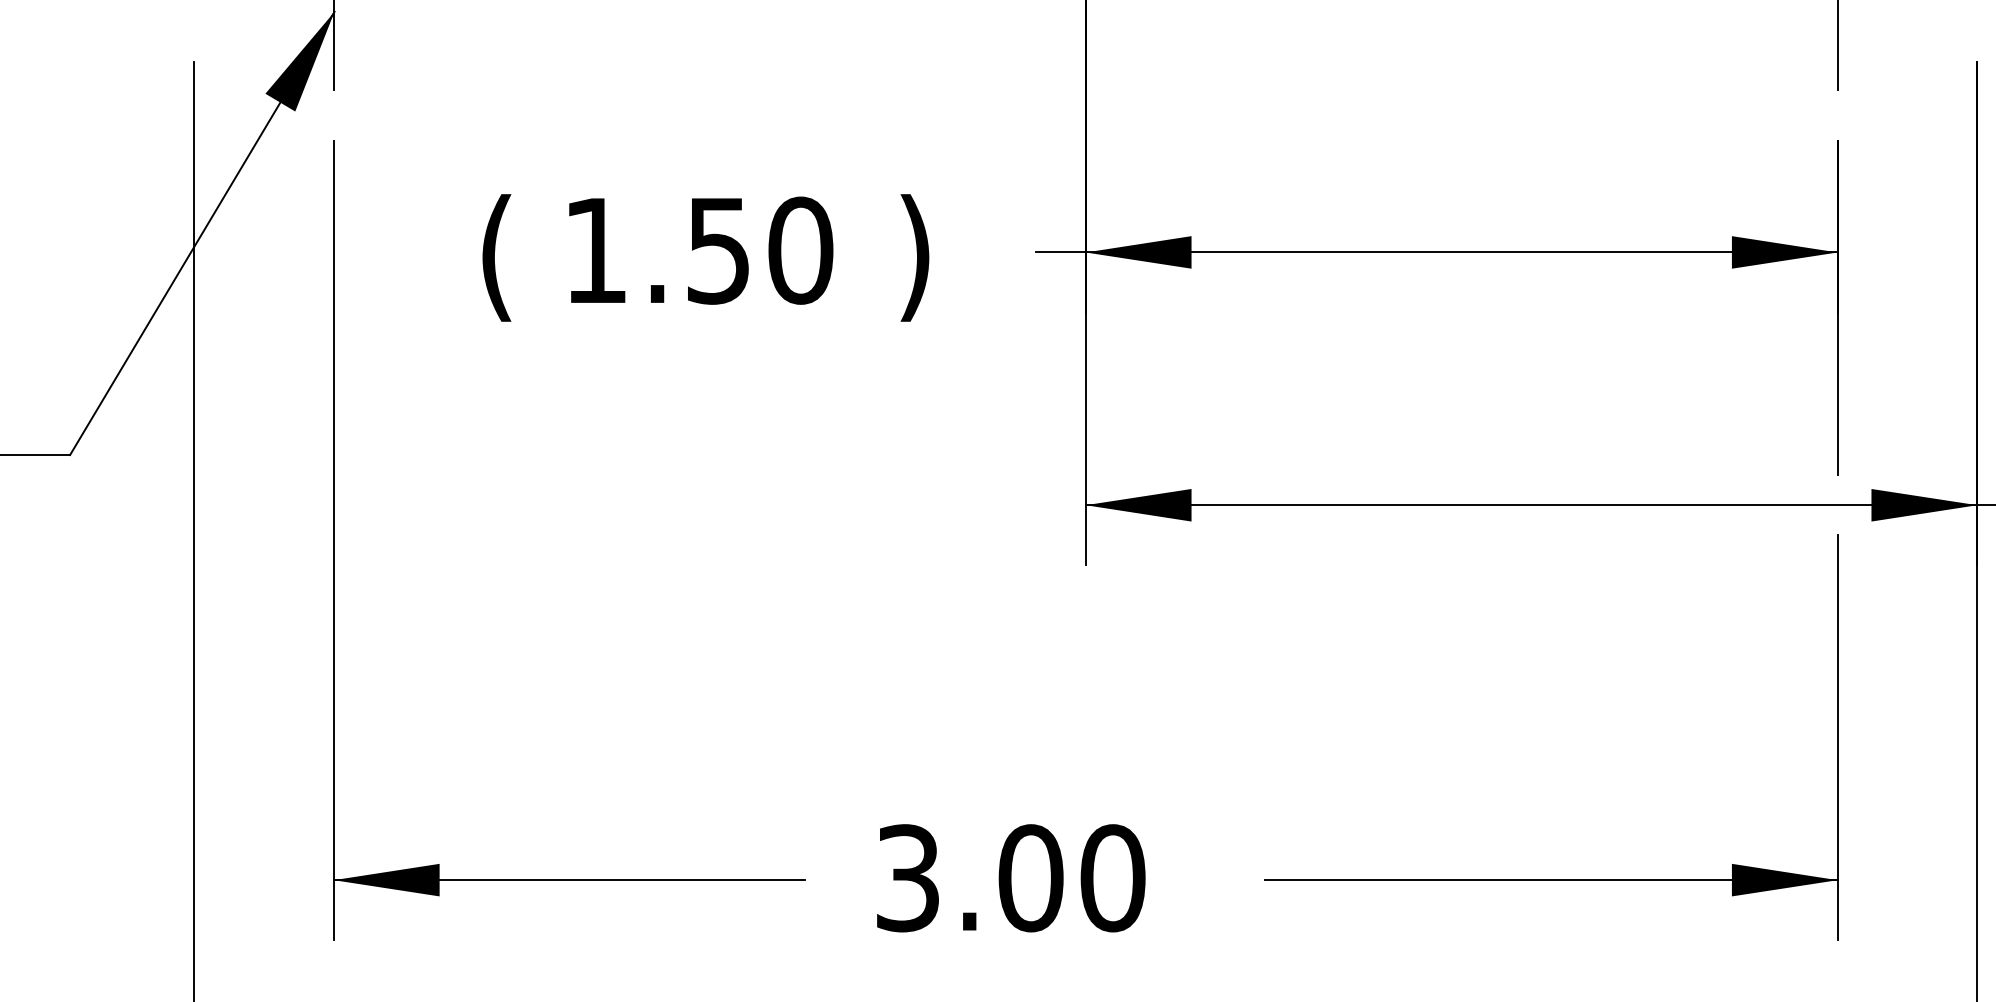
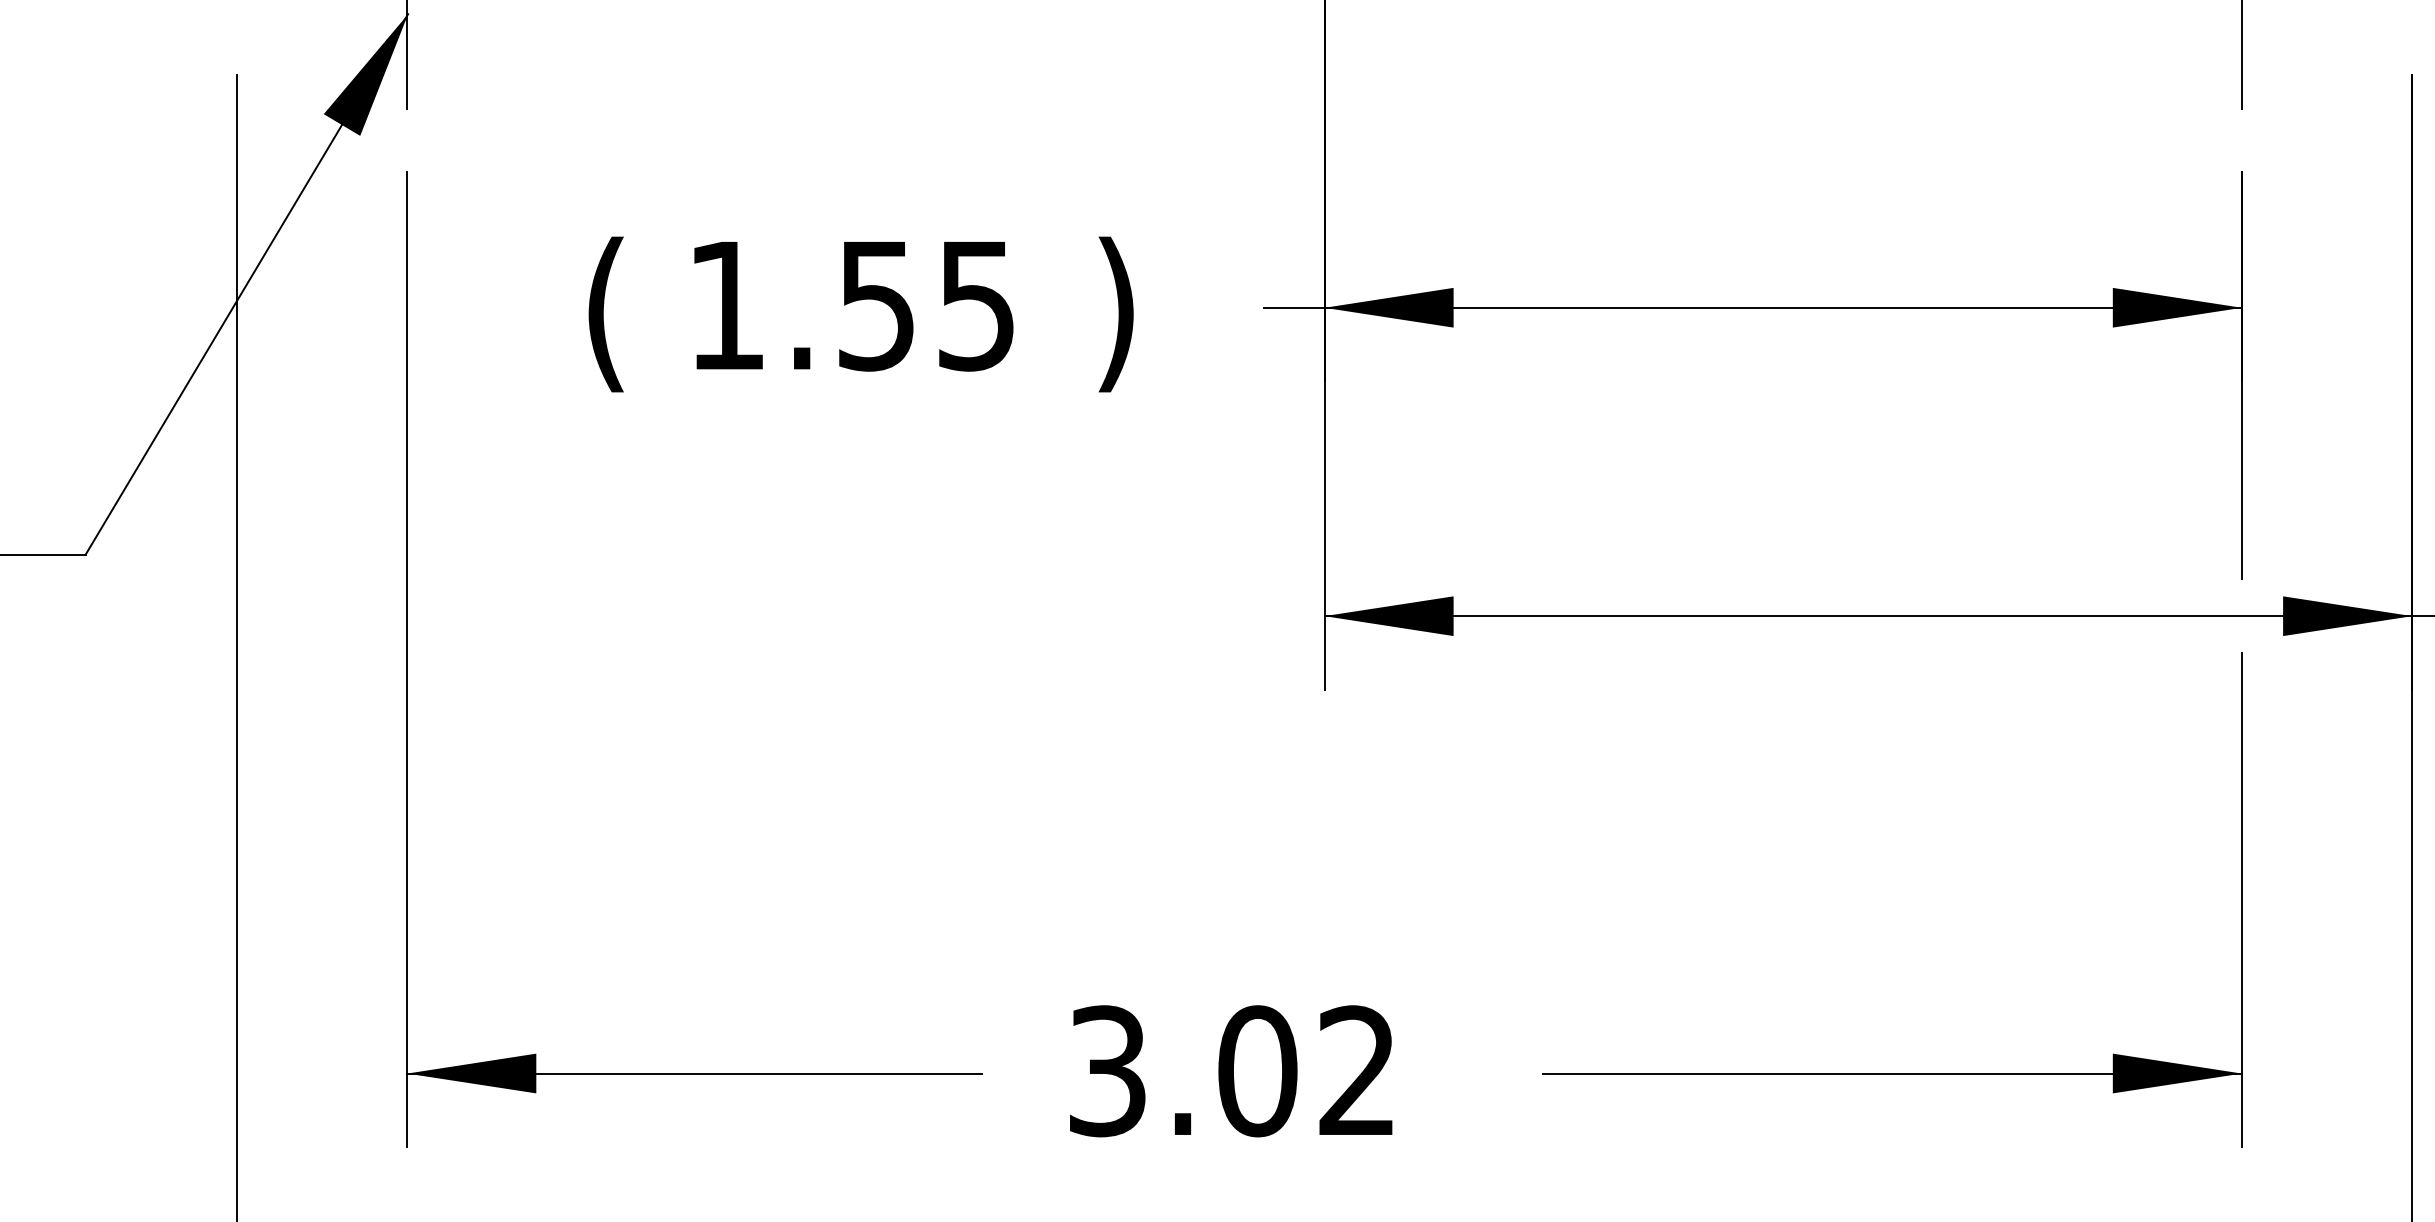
text: (800, 250) -> (976, 305), 1.50 -> 1.55
text: (1112, 878) -> (1357, 1071), 3.00 -> 3.02

